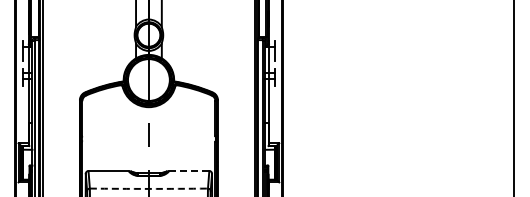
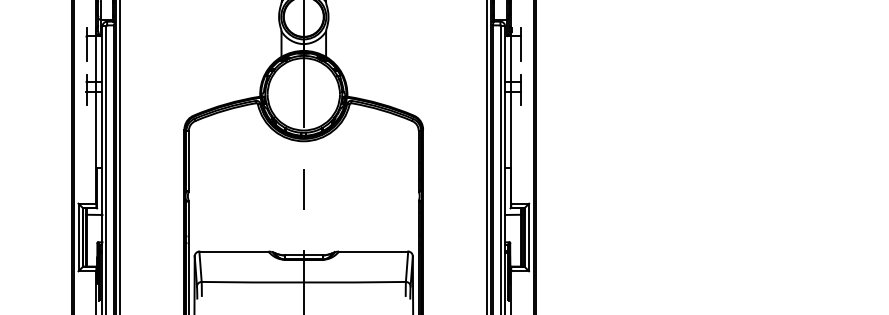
line: (189, 171) -> (373, 252), dashed -> solid
arc: (148, 188) -> (303, 281), dashed -> solid

